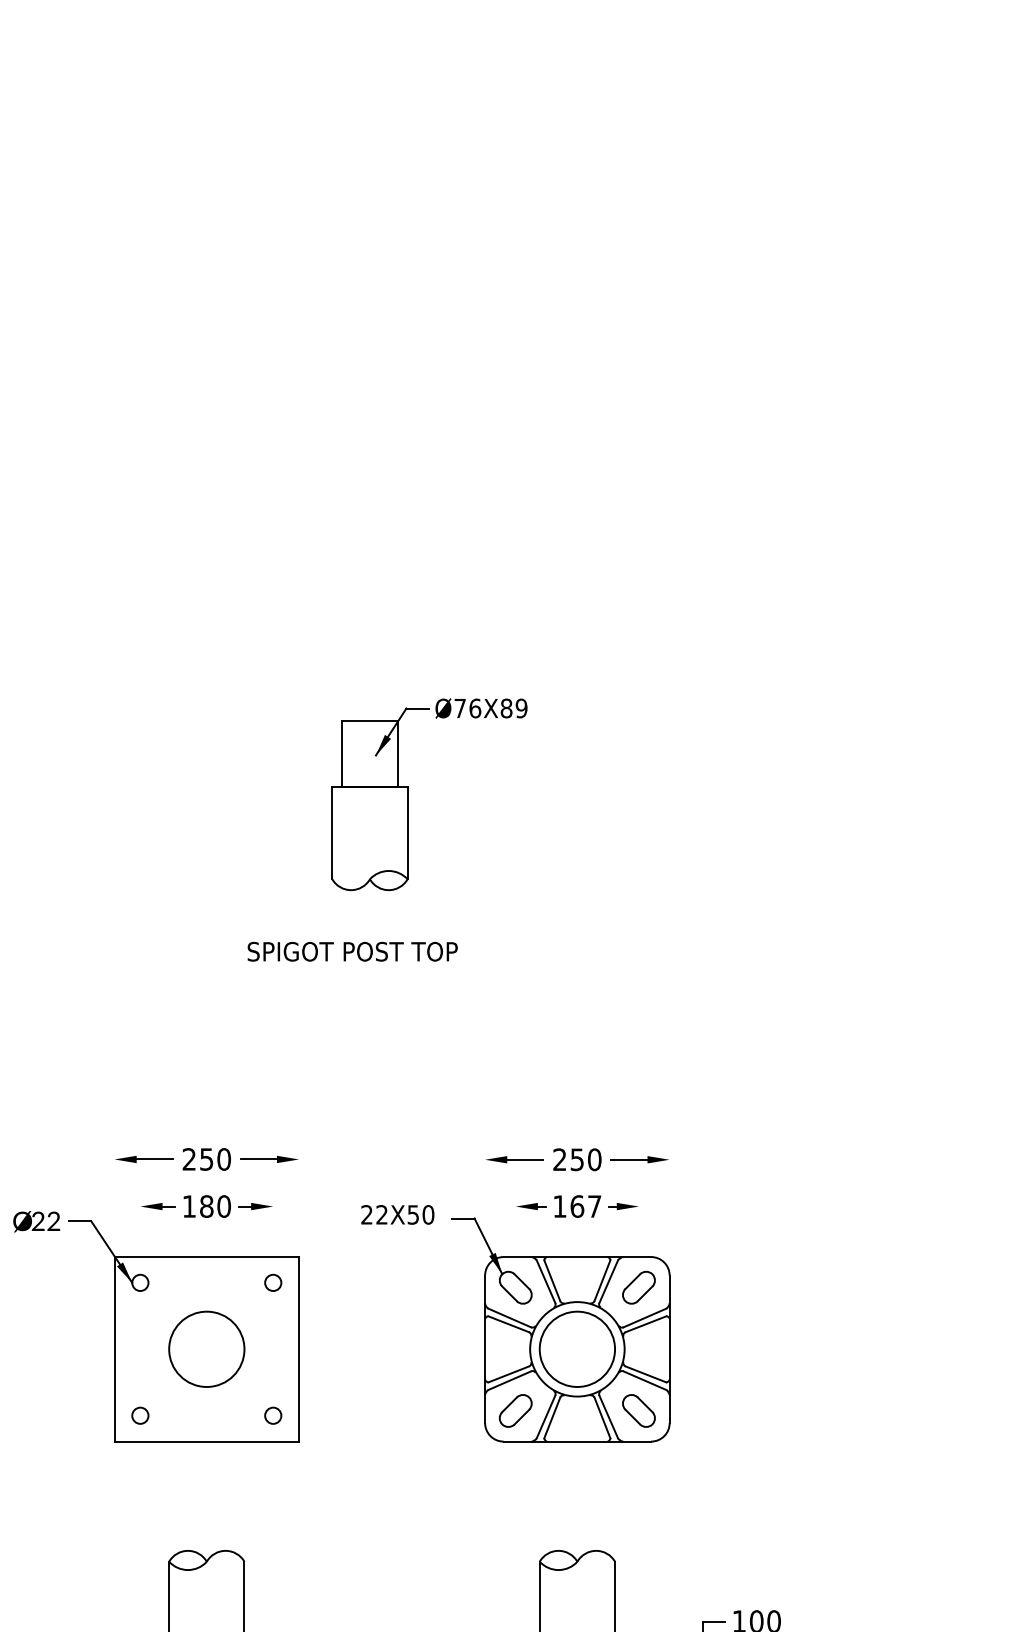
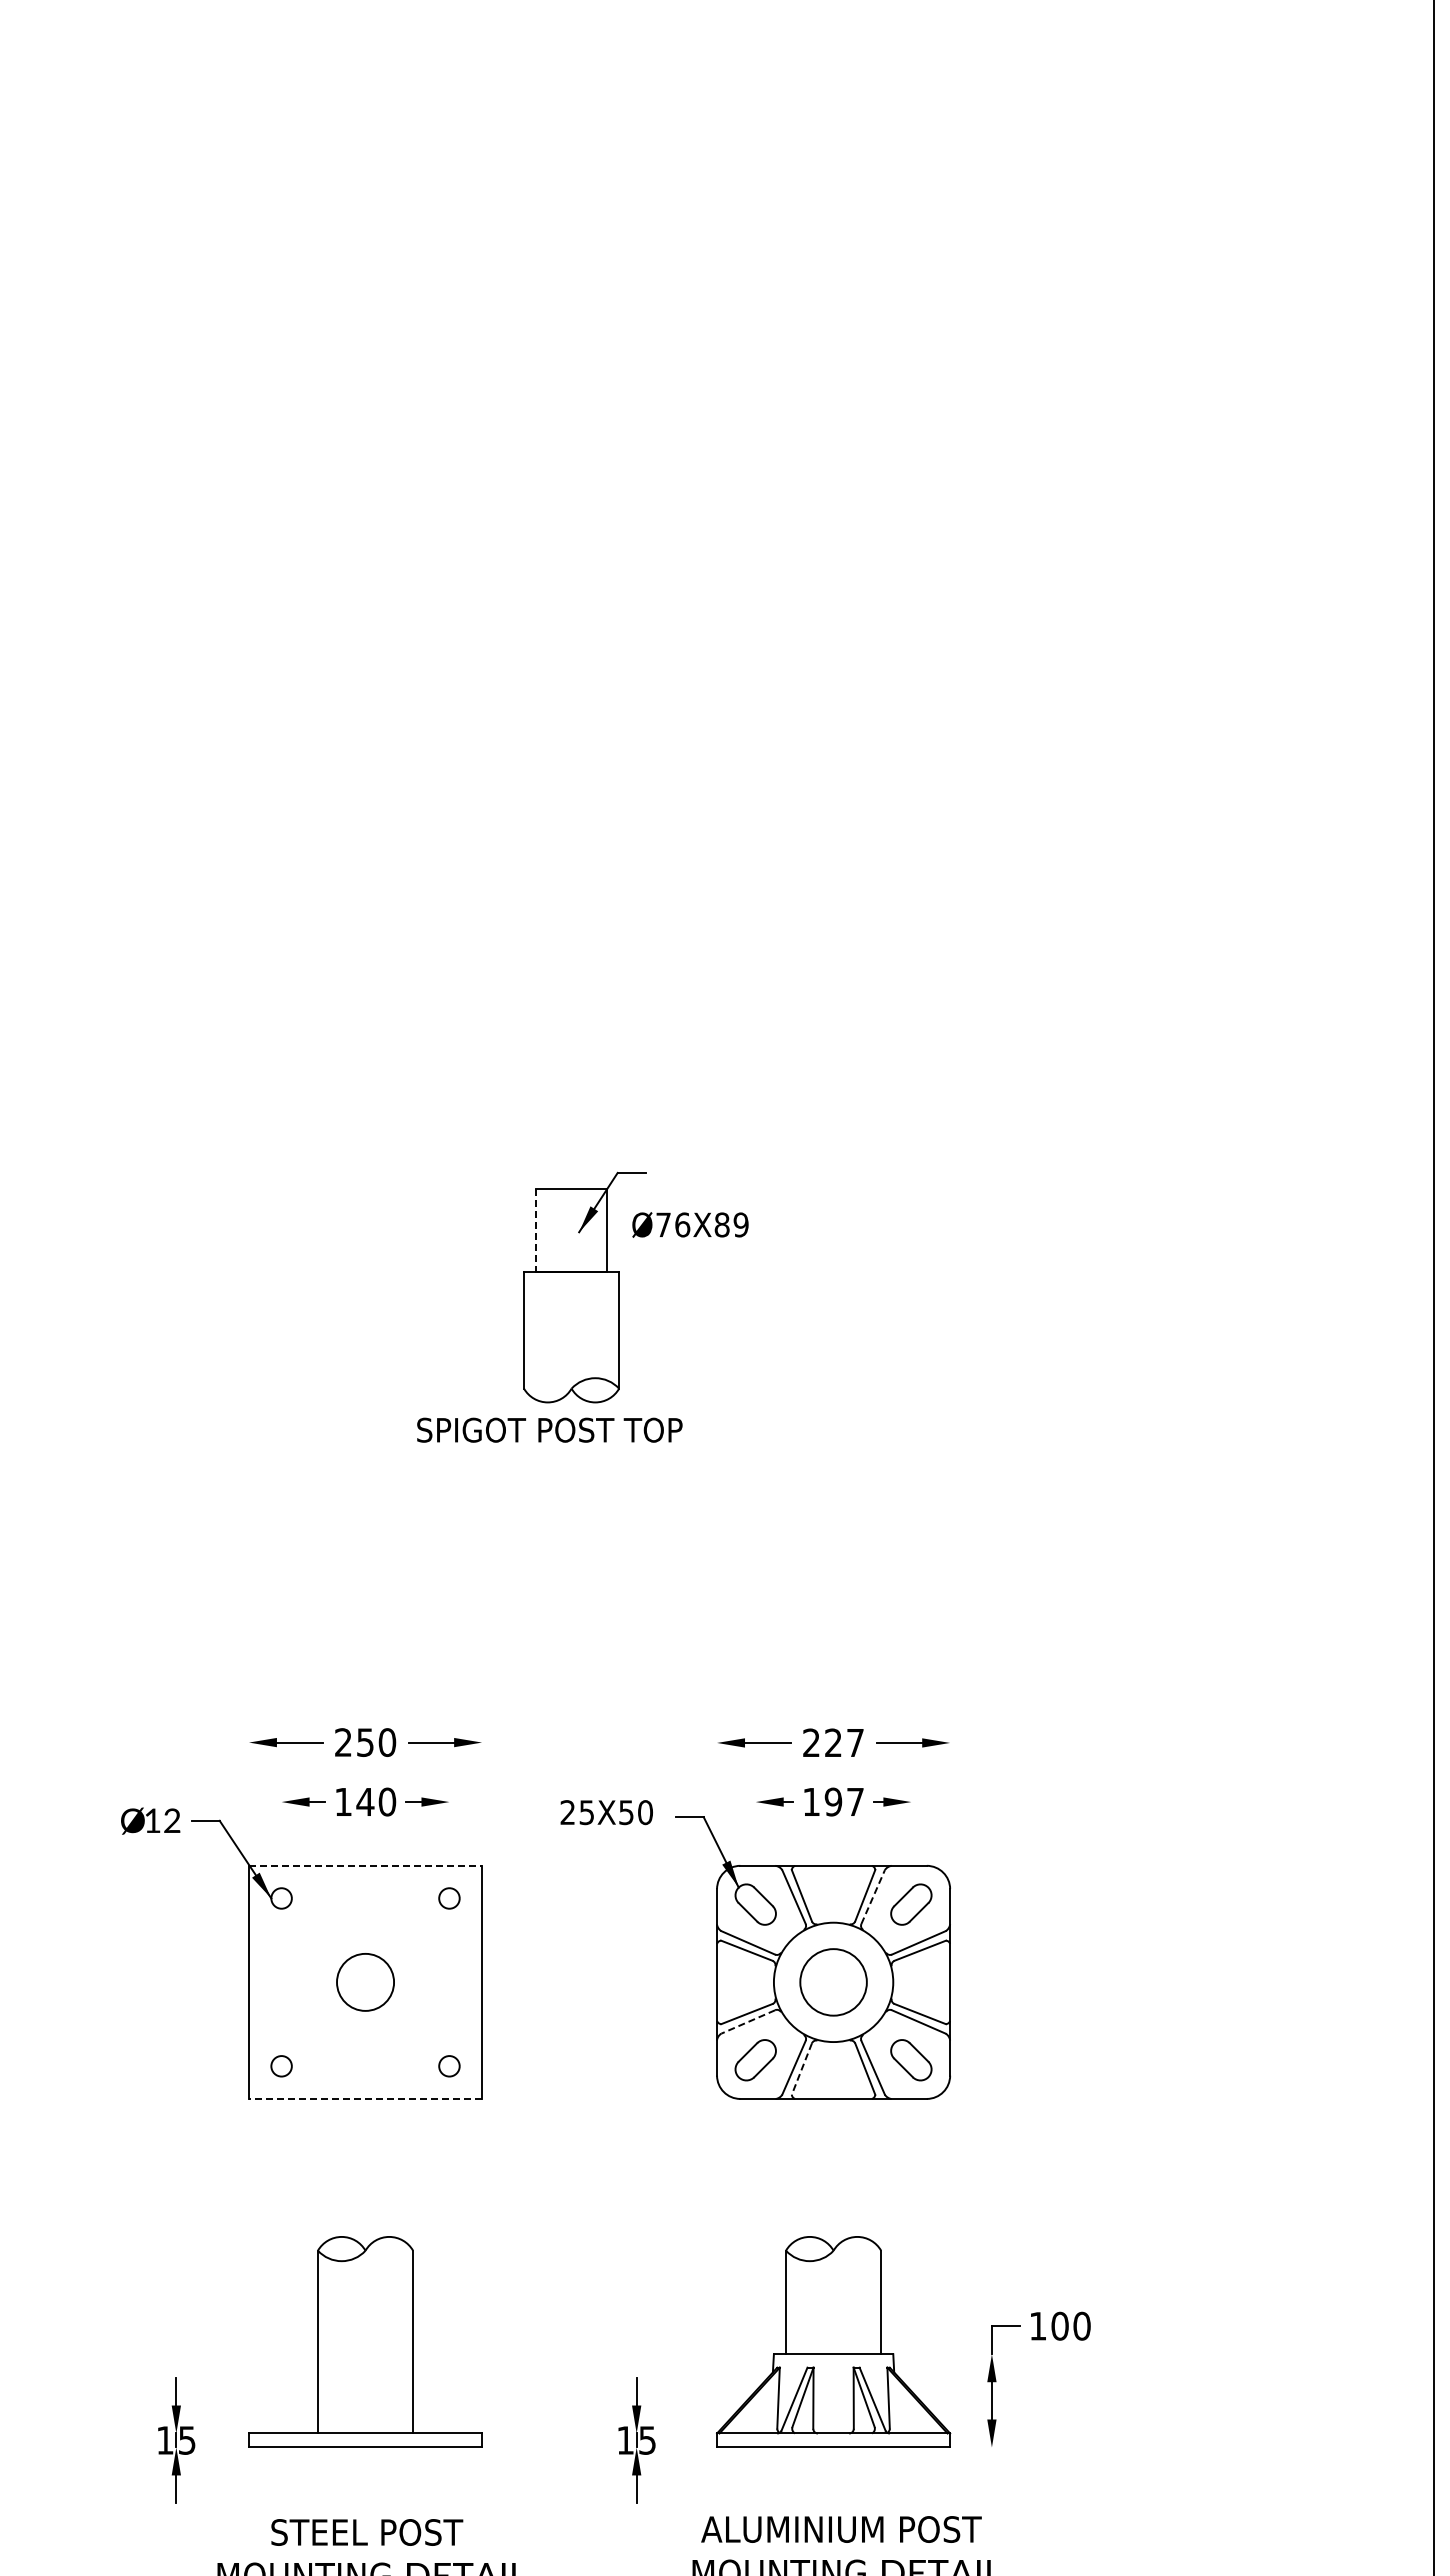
text: (481, 708) -> (690, 1224), moved
line: (342, 754) -> (536, 1231), solid -> dashed
text: (352, 951) -> (549, 1429), moved
text: (586, 1159) -> (844, 1742), 250 -> 227
text: (206, 1206) -> (365, 1801), 180 -> 140
text: (577, 1206) -> (833, 1801), 167 -> 197
text: (381, 1214) -> (586, 1812), 22X50 -> 25X50
text: (38, 1221) -> (152, 1820), 22 -> 12
line: (206, 1256) -> (365, 1865), solid -> dashed
line: (608, 1281) -> (873, 1896), solid -> dashed
circle: (206, 1348) -> (365, 1981), size x0.6
circle: (577, 1348) -> (833, 1981), size x0.7
line: (509, 1381) -> (747, 2022), solid -> dashed
line: (551, 1418) -> (801, 2069), solid -> dashed
line: (206, 1441) -> (365, 2098), solid -> dashed

